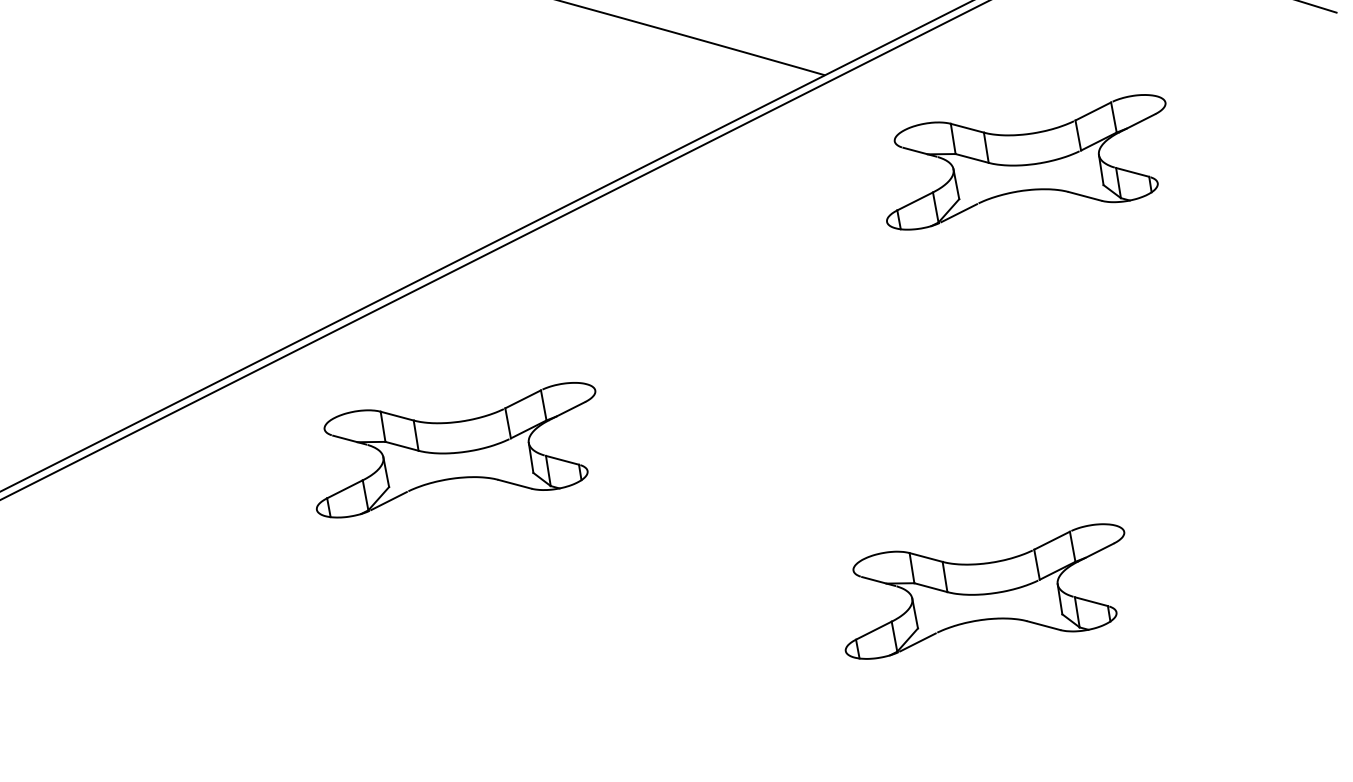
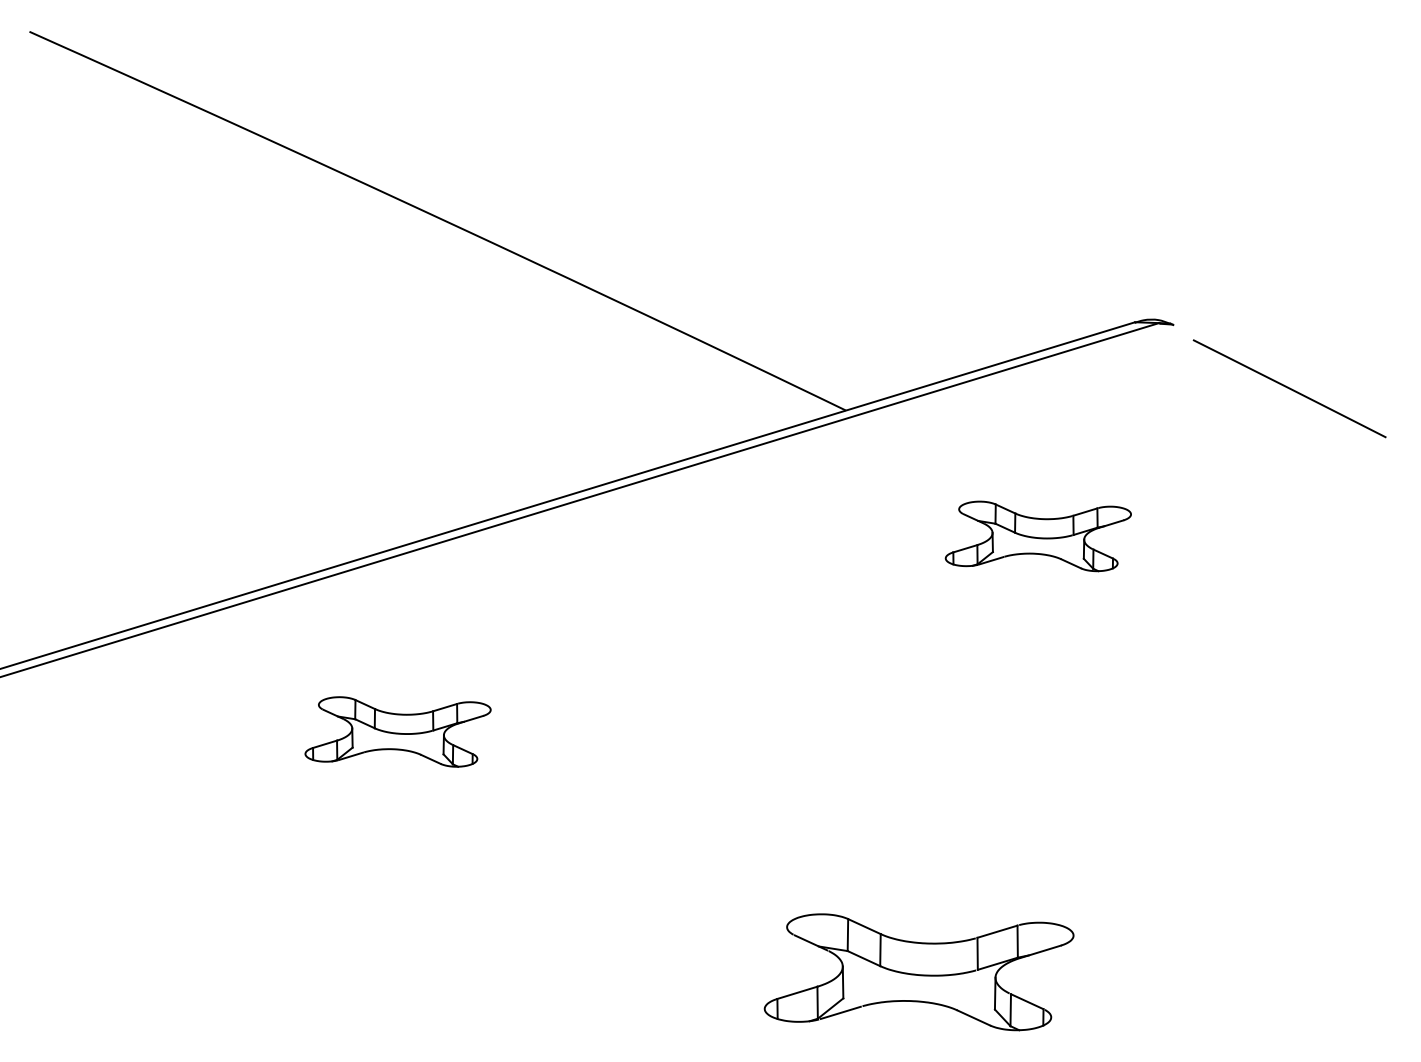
part: (1026, 162) -> (1038, 536), size x0.6
part: (455, 449) -> (397, 731), size x0.6

